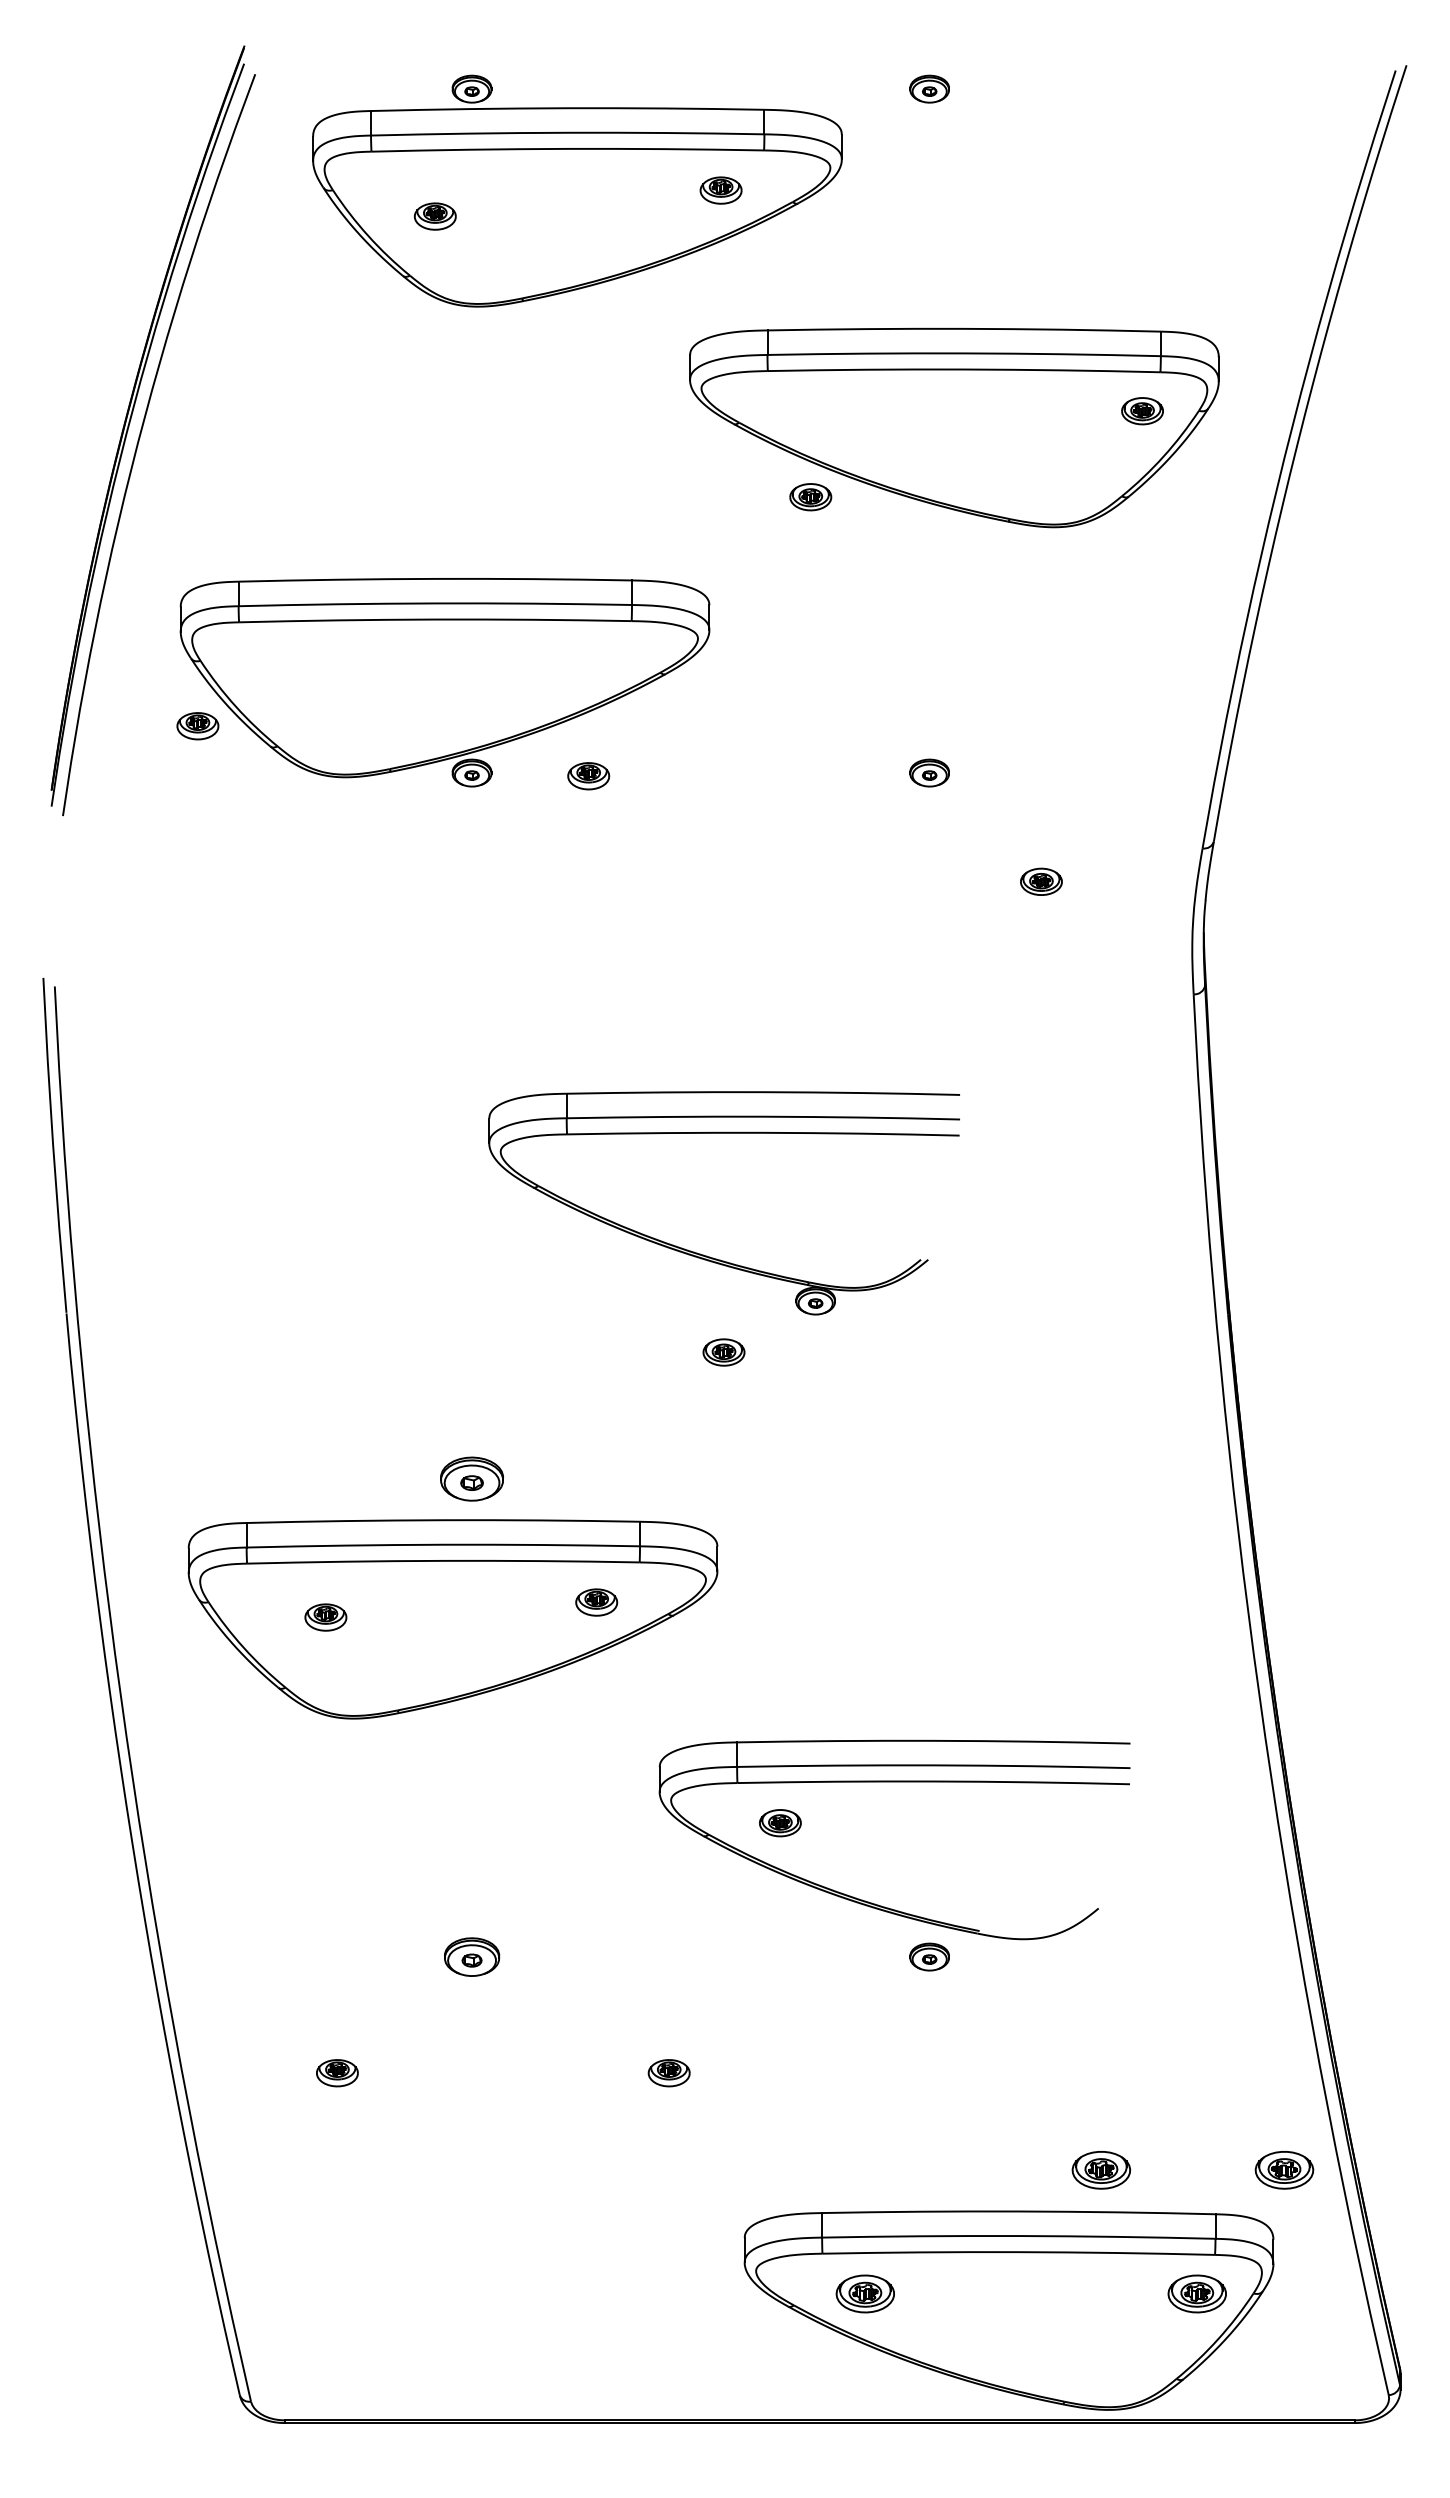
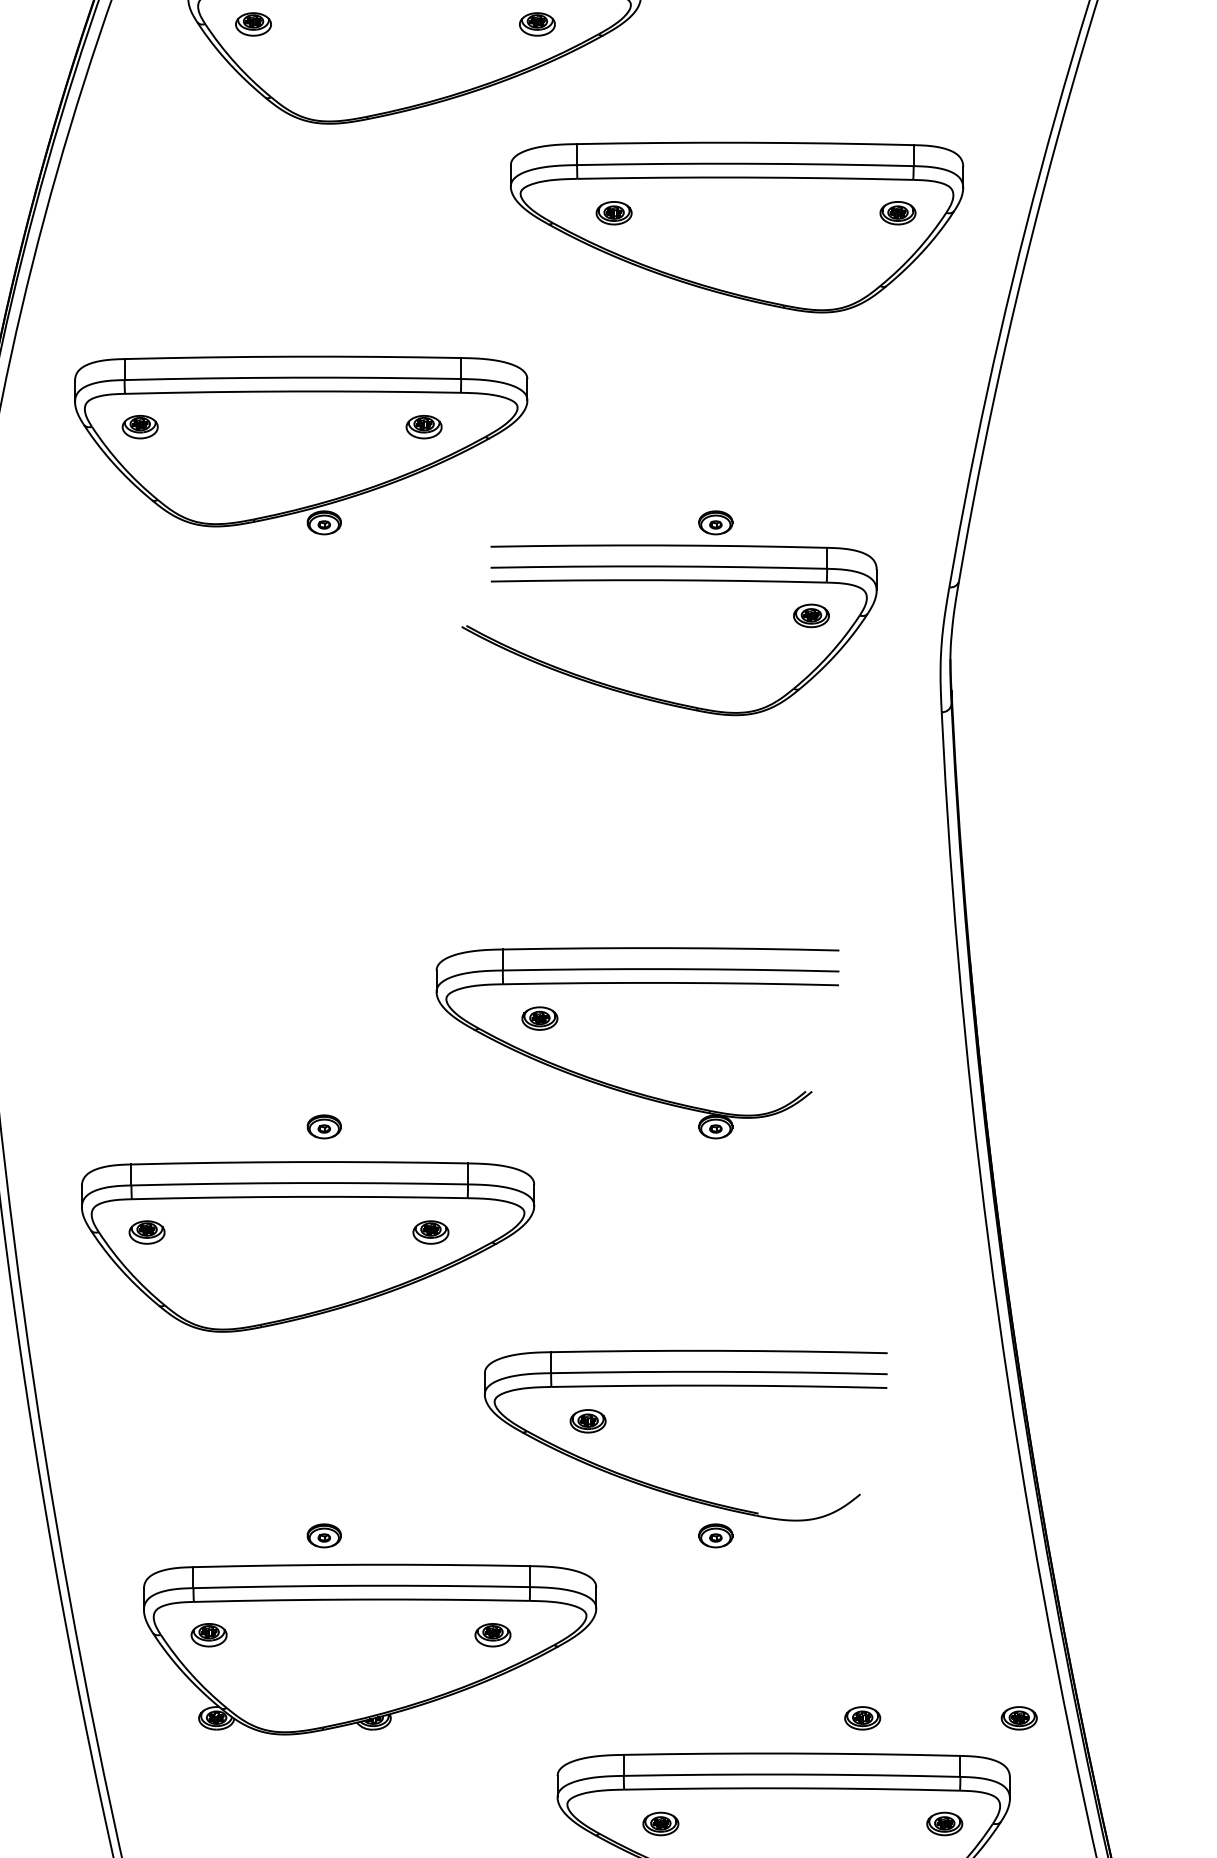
part: (435, 216) -> (253, 24), moved
part: (810, 497) -> (613, 213), moved
part: (197, 726) -> (139, 427), moved
part: (588, 776) -> (423, 427), moved
part: (875, 841) -> (669, 581), added
part: (710, 1256) -> (625, 1088), moved
part: (471, 1478) -> (323, 1126), size x0.62
part: (325, 1617) -> (146, 1232), moved
part: (471, 1956) -> (323, 1535), size x0.71
part: (525, 2090) -> (370, 1650), added
part: (1100, 2170) -> (862, 1718), size x0.71
part: (1283, 2170) -> (1018, 1718), size x0.71
part: (865, 2293) -> (660, 1823), size x0.71
part: (1196, 2293) -> (944, 1823), size x0.71

